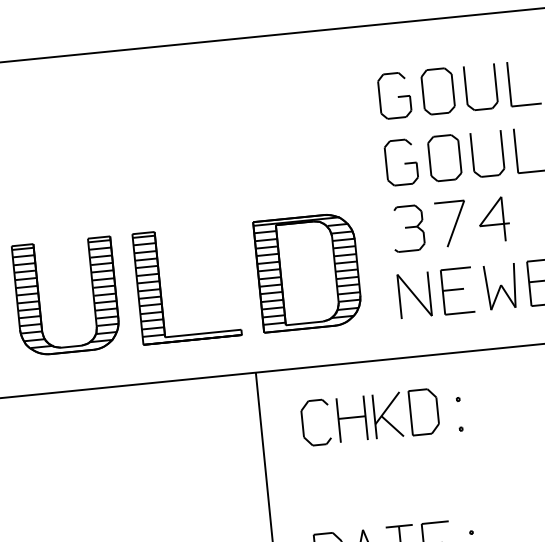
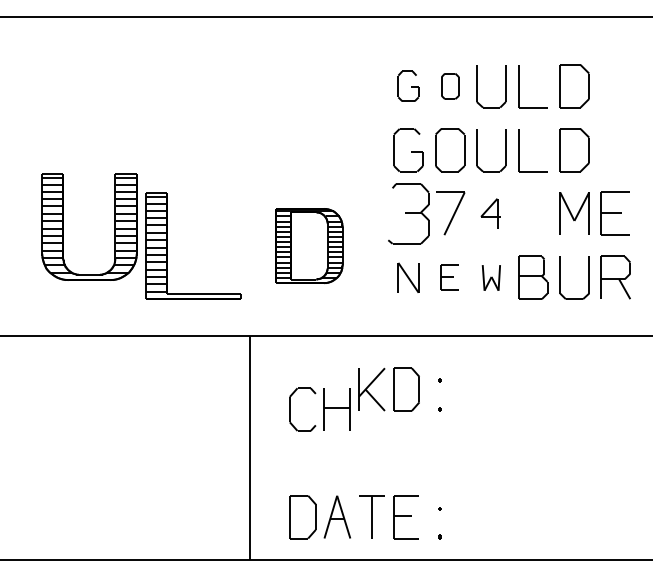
part: (438, 91) -> (450, 86), size x0.6
part: (394, 96) -> (408, 86), size x0.7
part: (493, 219) -> (490, 213), size x0.7
part: (407, 228) -> (408, 213), size x1.4
part: (308, 271) -> (309, 245), size x0.7
part: (501, 286) -> (491, 277), size x0.6
part: (457, 290) -> (449, 277), size x0.6
part: (92, 293) -> (114, 226), moved
part: (414, 294) -> (408, 277), size x0.7
part: (333, 420) -> (319, 409), moved

